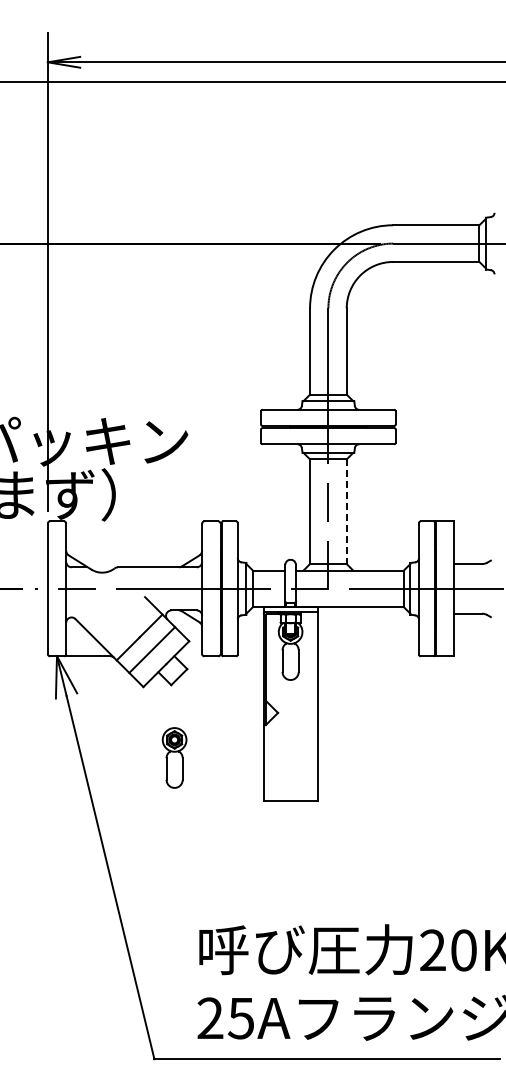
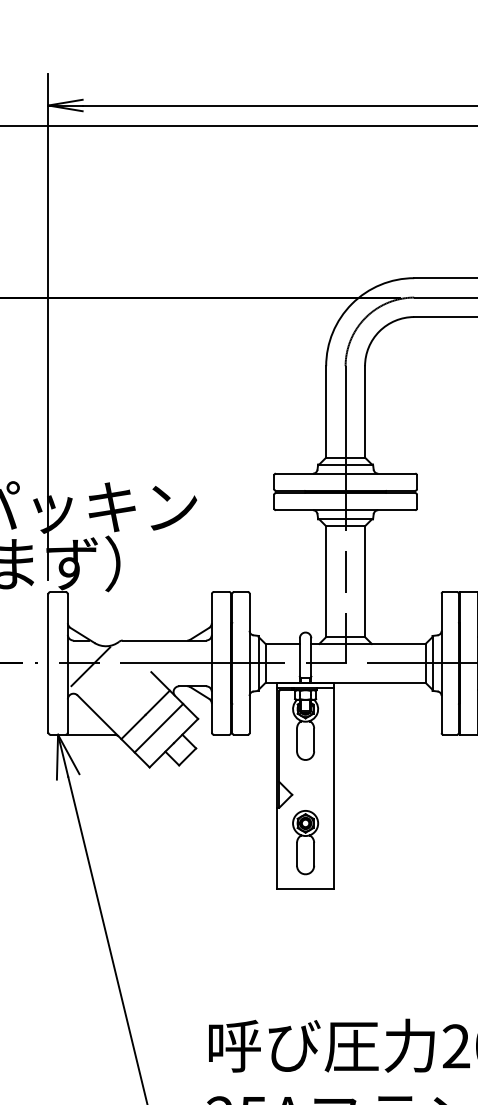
line: (346, 512) -> (364, 582), dashed -> solid
line: (87, 591) -> (90, 666), added
part: (174, 757) -> (305, 842), moved

